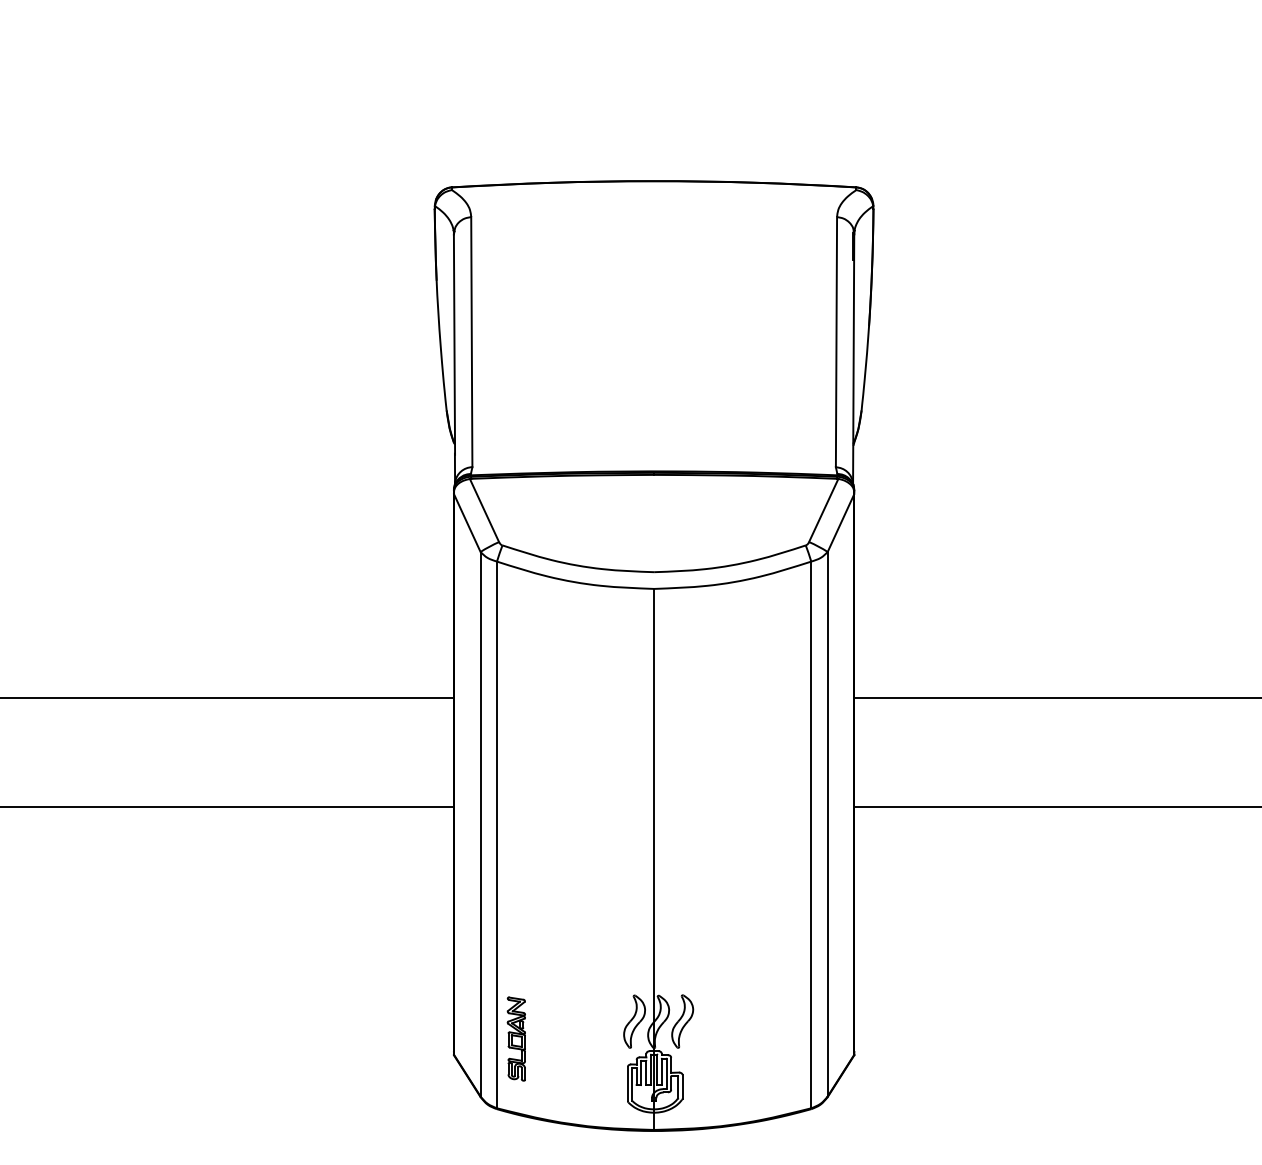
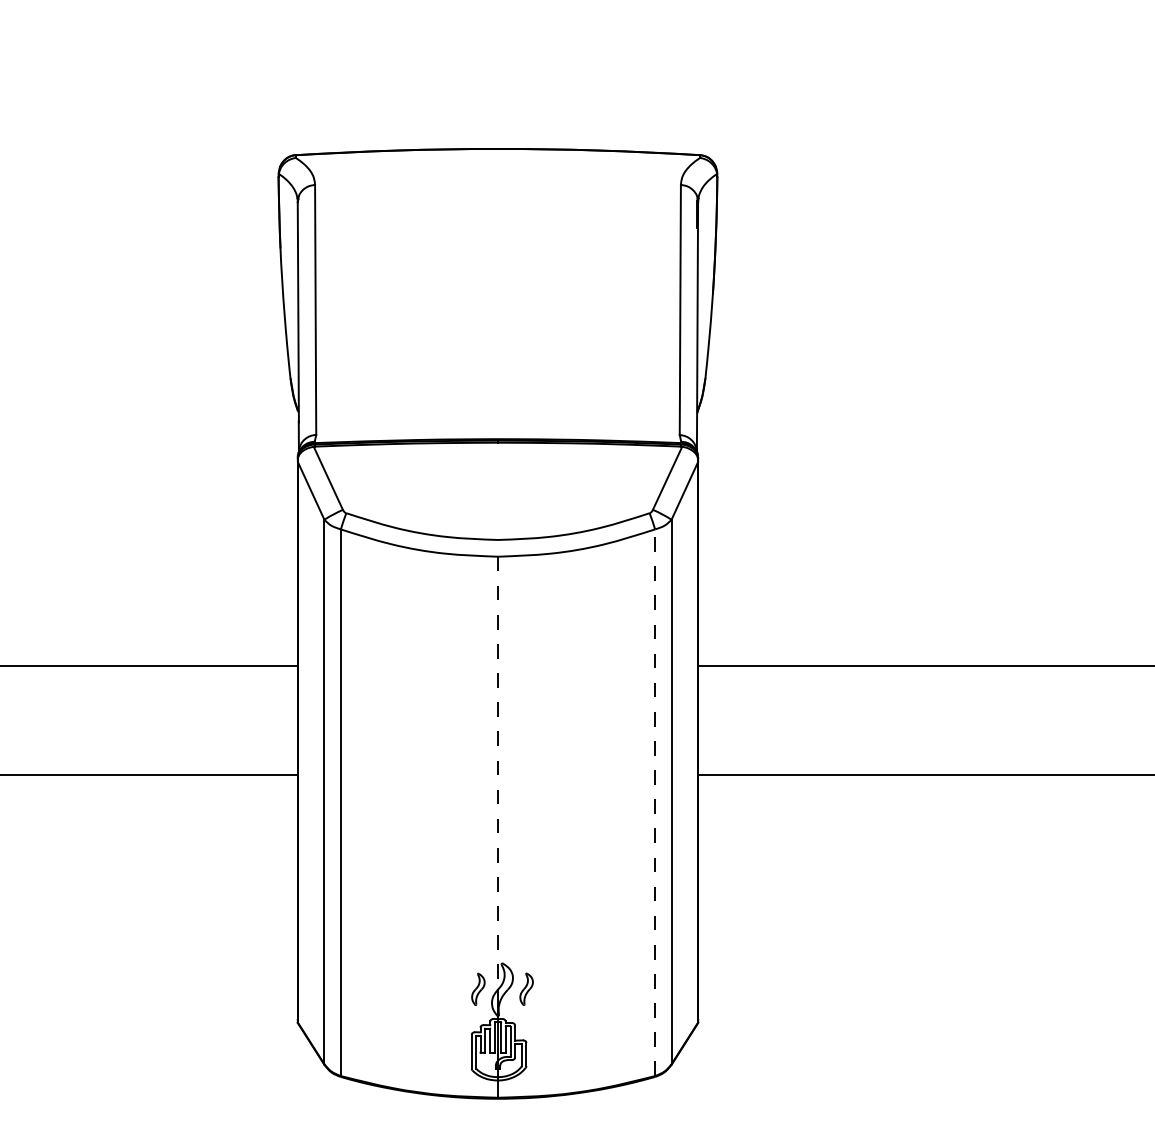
line: (654, 805) -> (498, 773), solid -> dashed
line: (811, 834) -> (655, 802), solid -> dashed
part: (634, 1021) -> (478, 989), size x0.6
part: (682, 1021) -> (526, 989), size x0.6
part: (515, 1038) -> (359, 1006), removed

